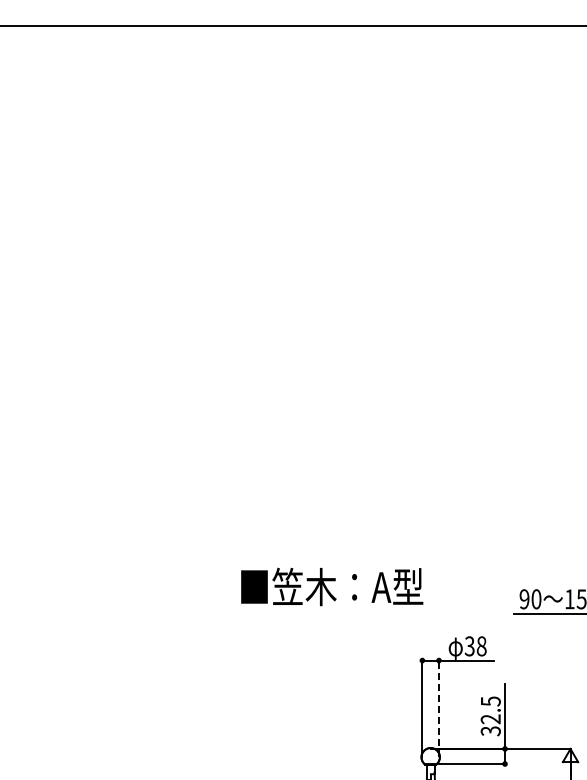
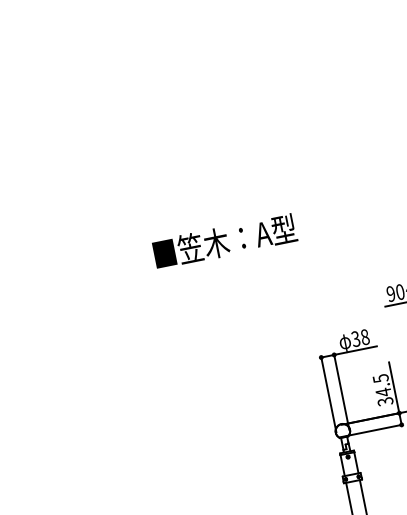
text: (332, 586) -> (225, 241), moved
line: (438, 707) -> (341, 391), dashed -> solid
text: (490, 719) -> (383, 392), 32.5 -> 34.5

